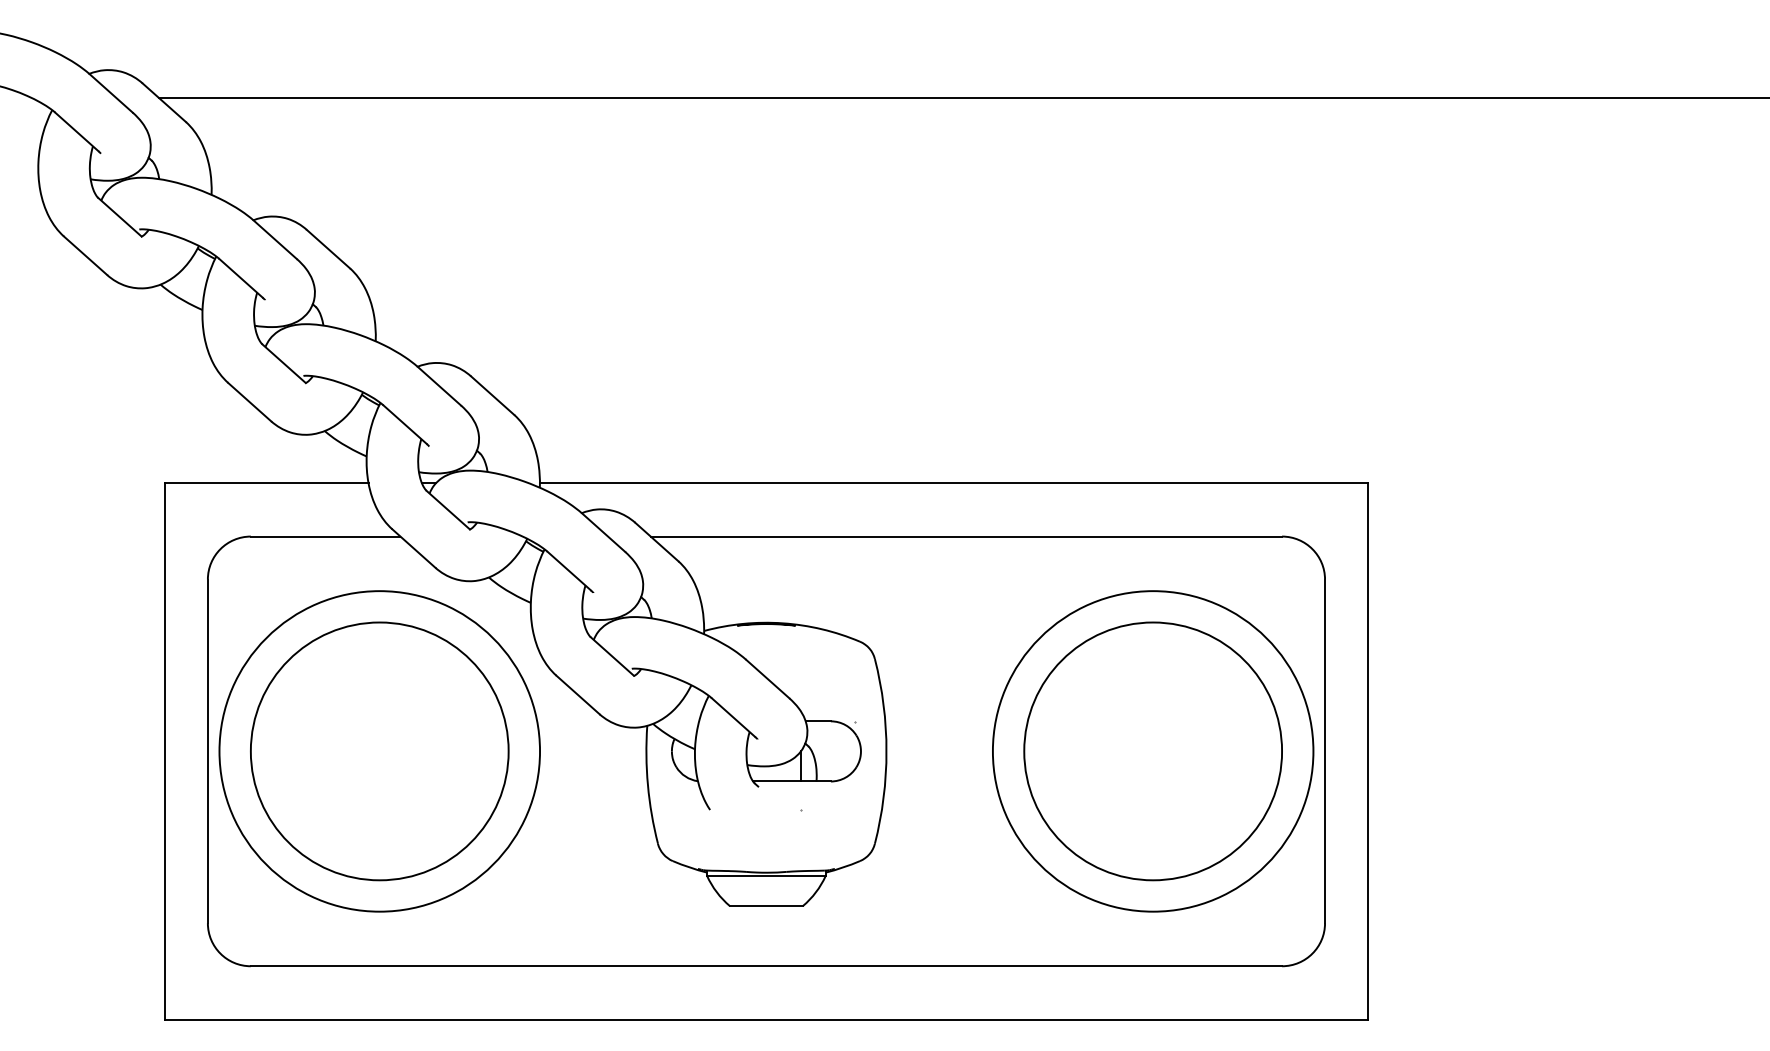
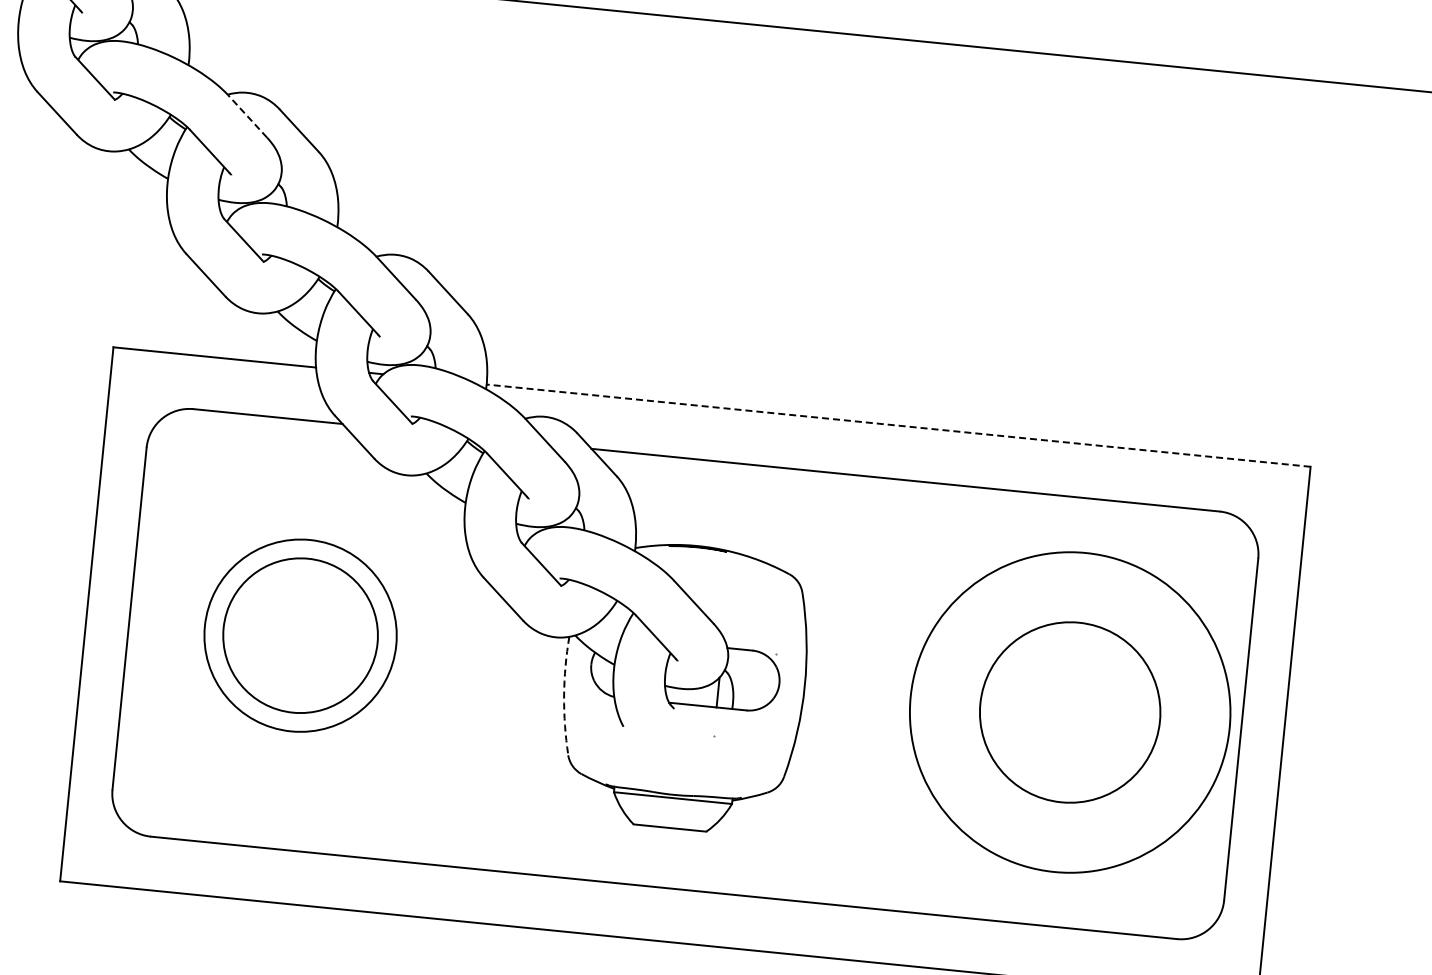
line: (275, 239) -> (247, 115), solid -> dashed
line: (953, 483) -> (898, 426), solid -> dashed
circle: (379, 751) -> (300, 635), size x0.6
circle: (379, 751) -> (300, 635), size x0.6
circle: (1153, 751) -> (1070, 712), size x0.7
arc: (647, 785) -> (563, 696), solid -> dashed

